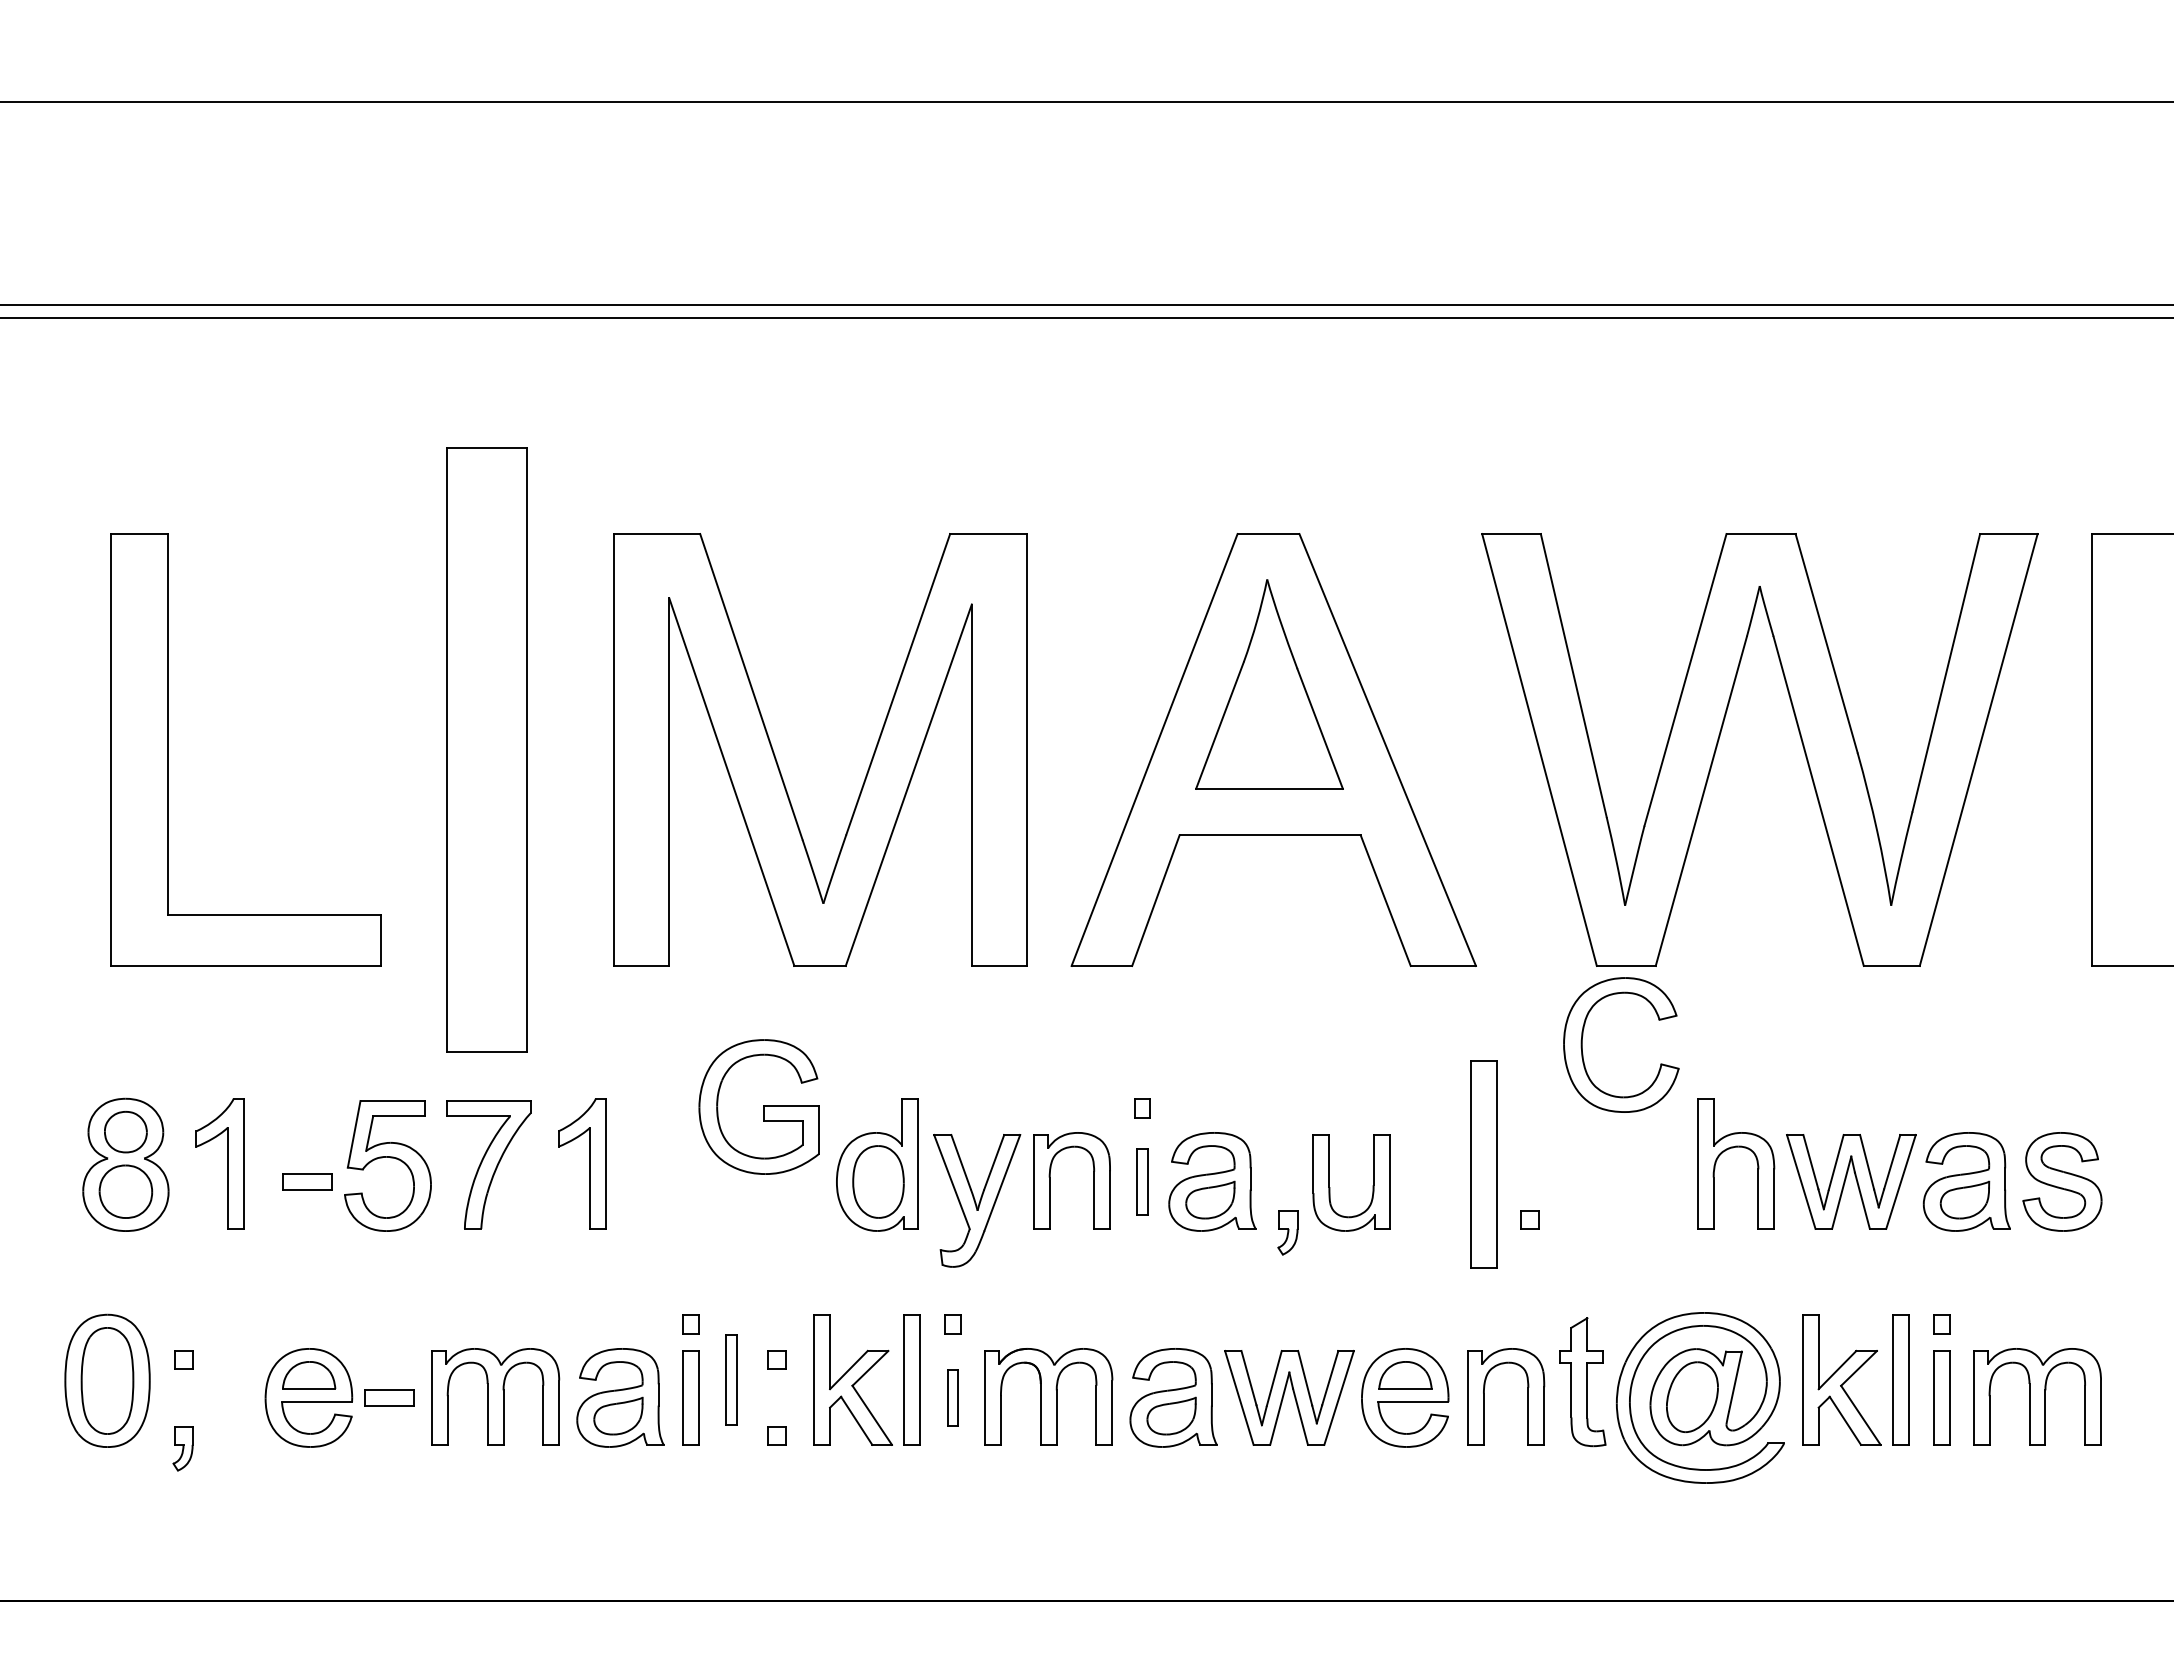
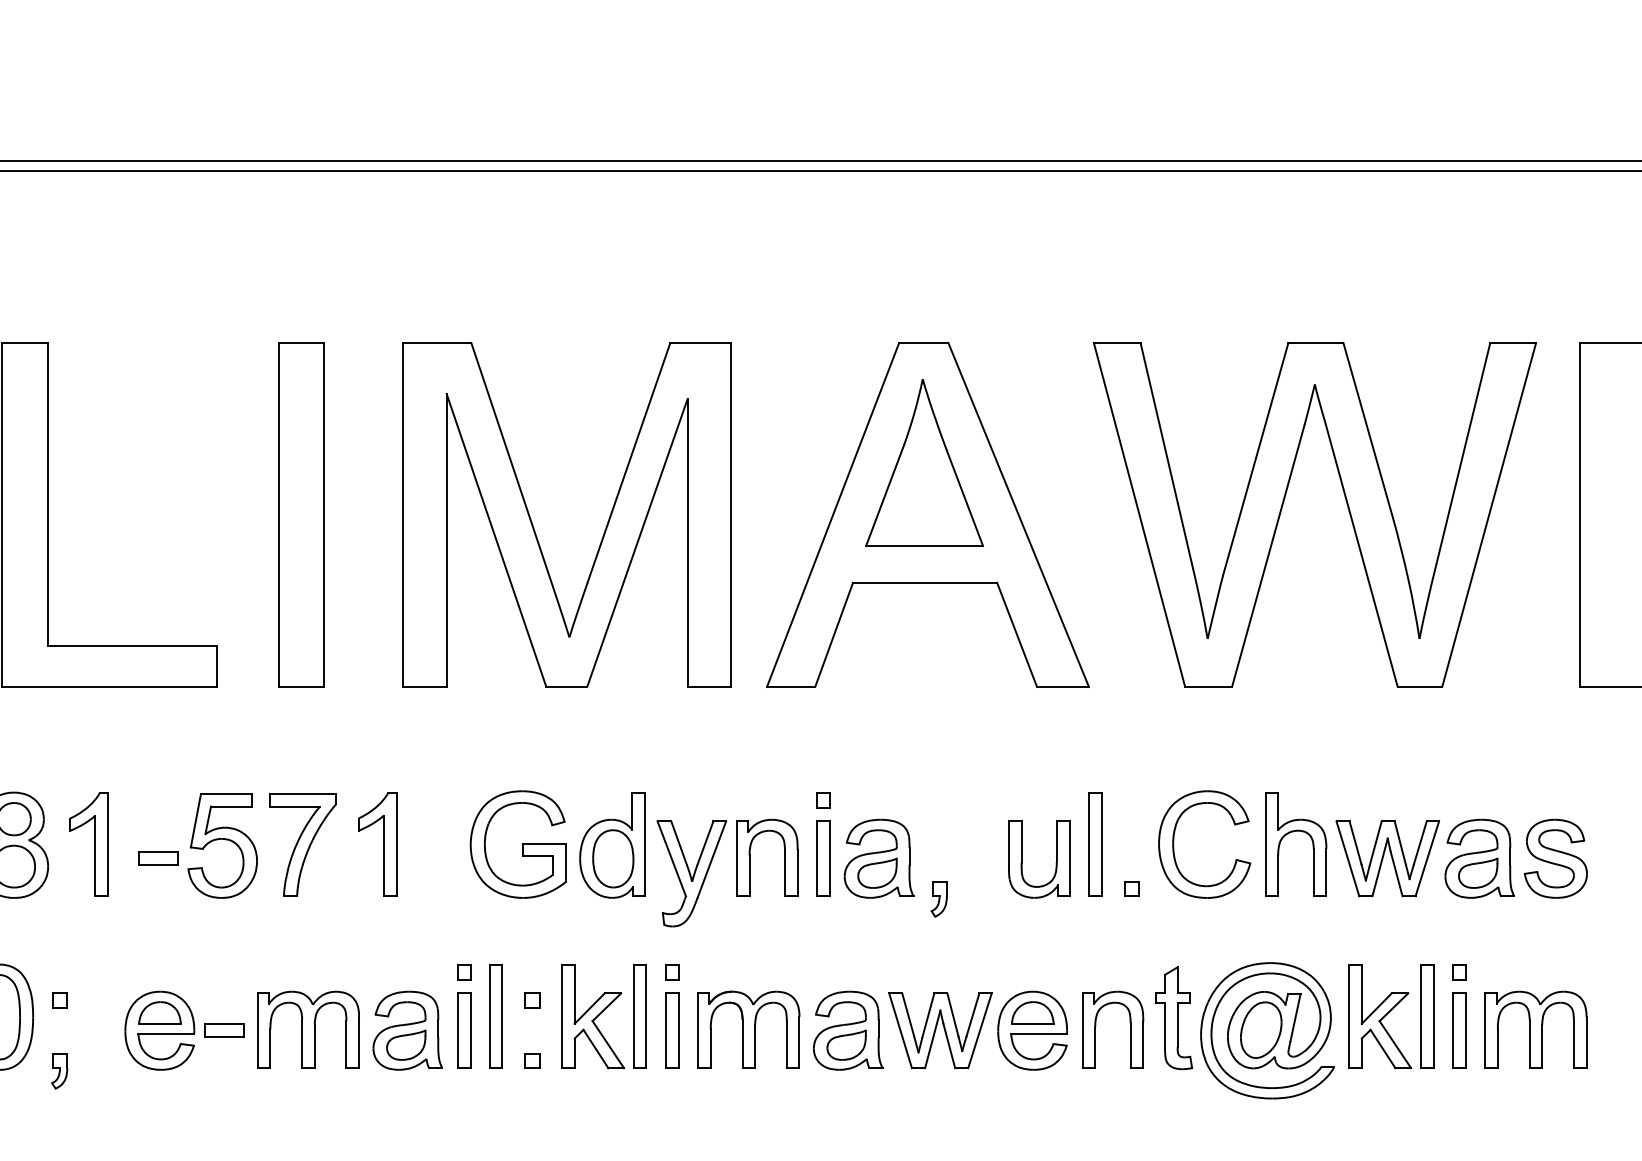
part: (486, 749) -> (301, 514), size x0.71
part: (1582, 1044) -> (1173, 844), moved
part: (758, 1106) -> (517, 844), moved
part: (1483, 1163) -> (1094, 844), size x0.62
part: (1142, 1181) -> (823, 858), size x1.43
part: (1372, 1185) -> (1055, 861), moved
part: (730, 1379) -> (495, 1016), size x1.43
part: (952, 1397) -> (672, 1030), size x1.67

